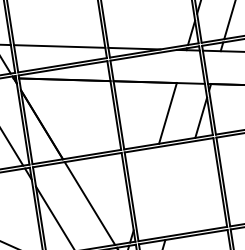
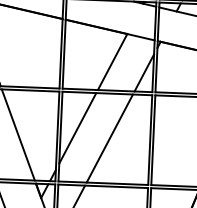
line: (146, 185) -> (77, 128), added
line: (180, 188) -> (110, 138), added

